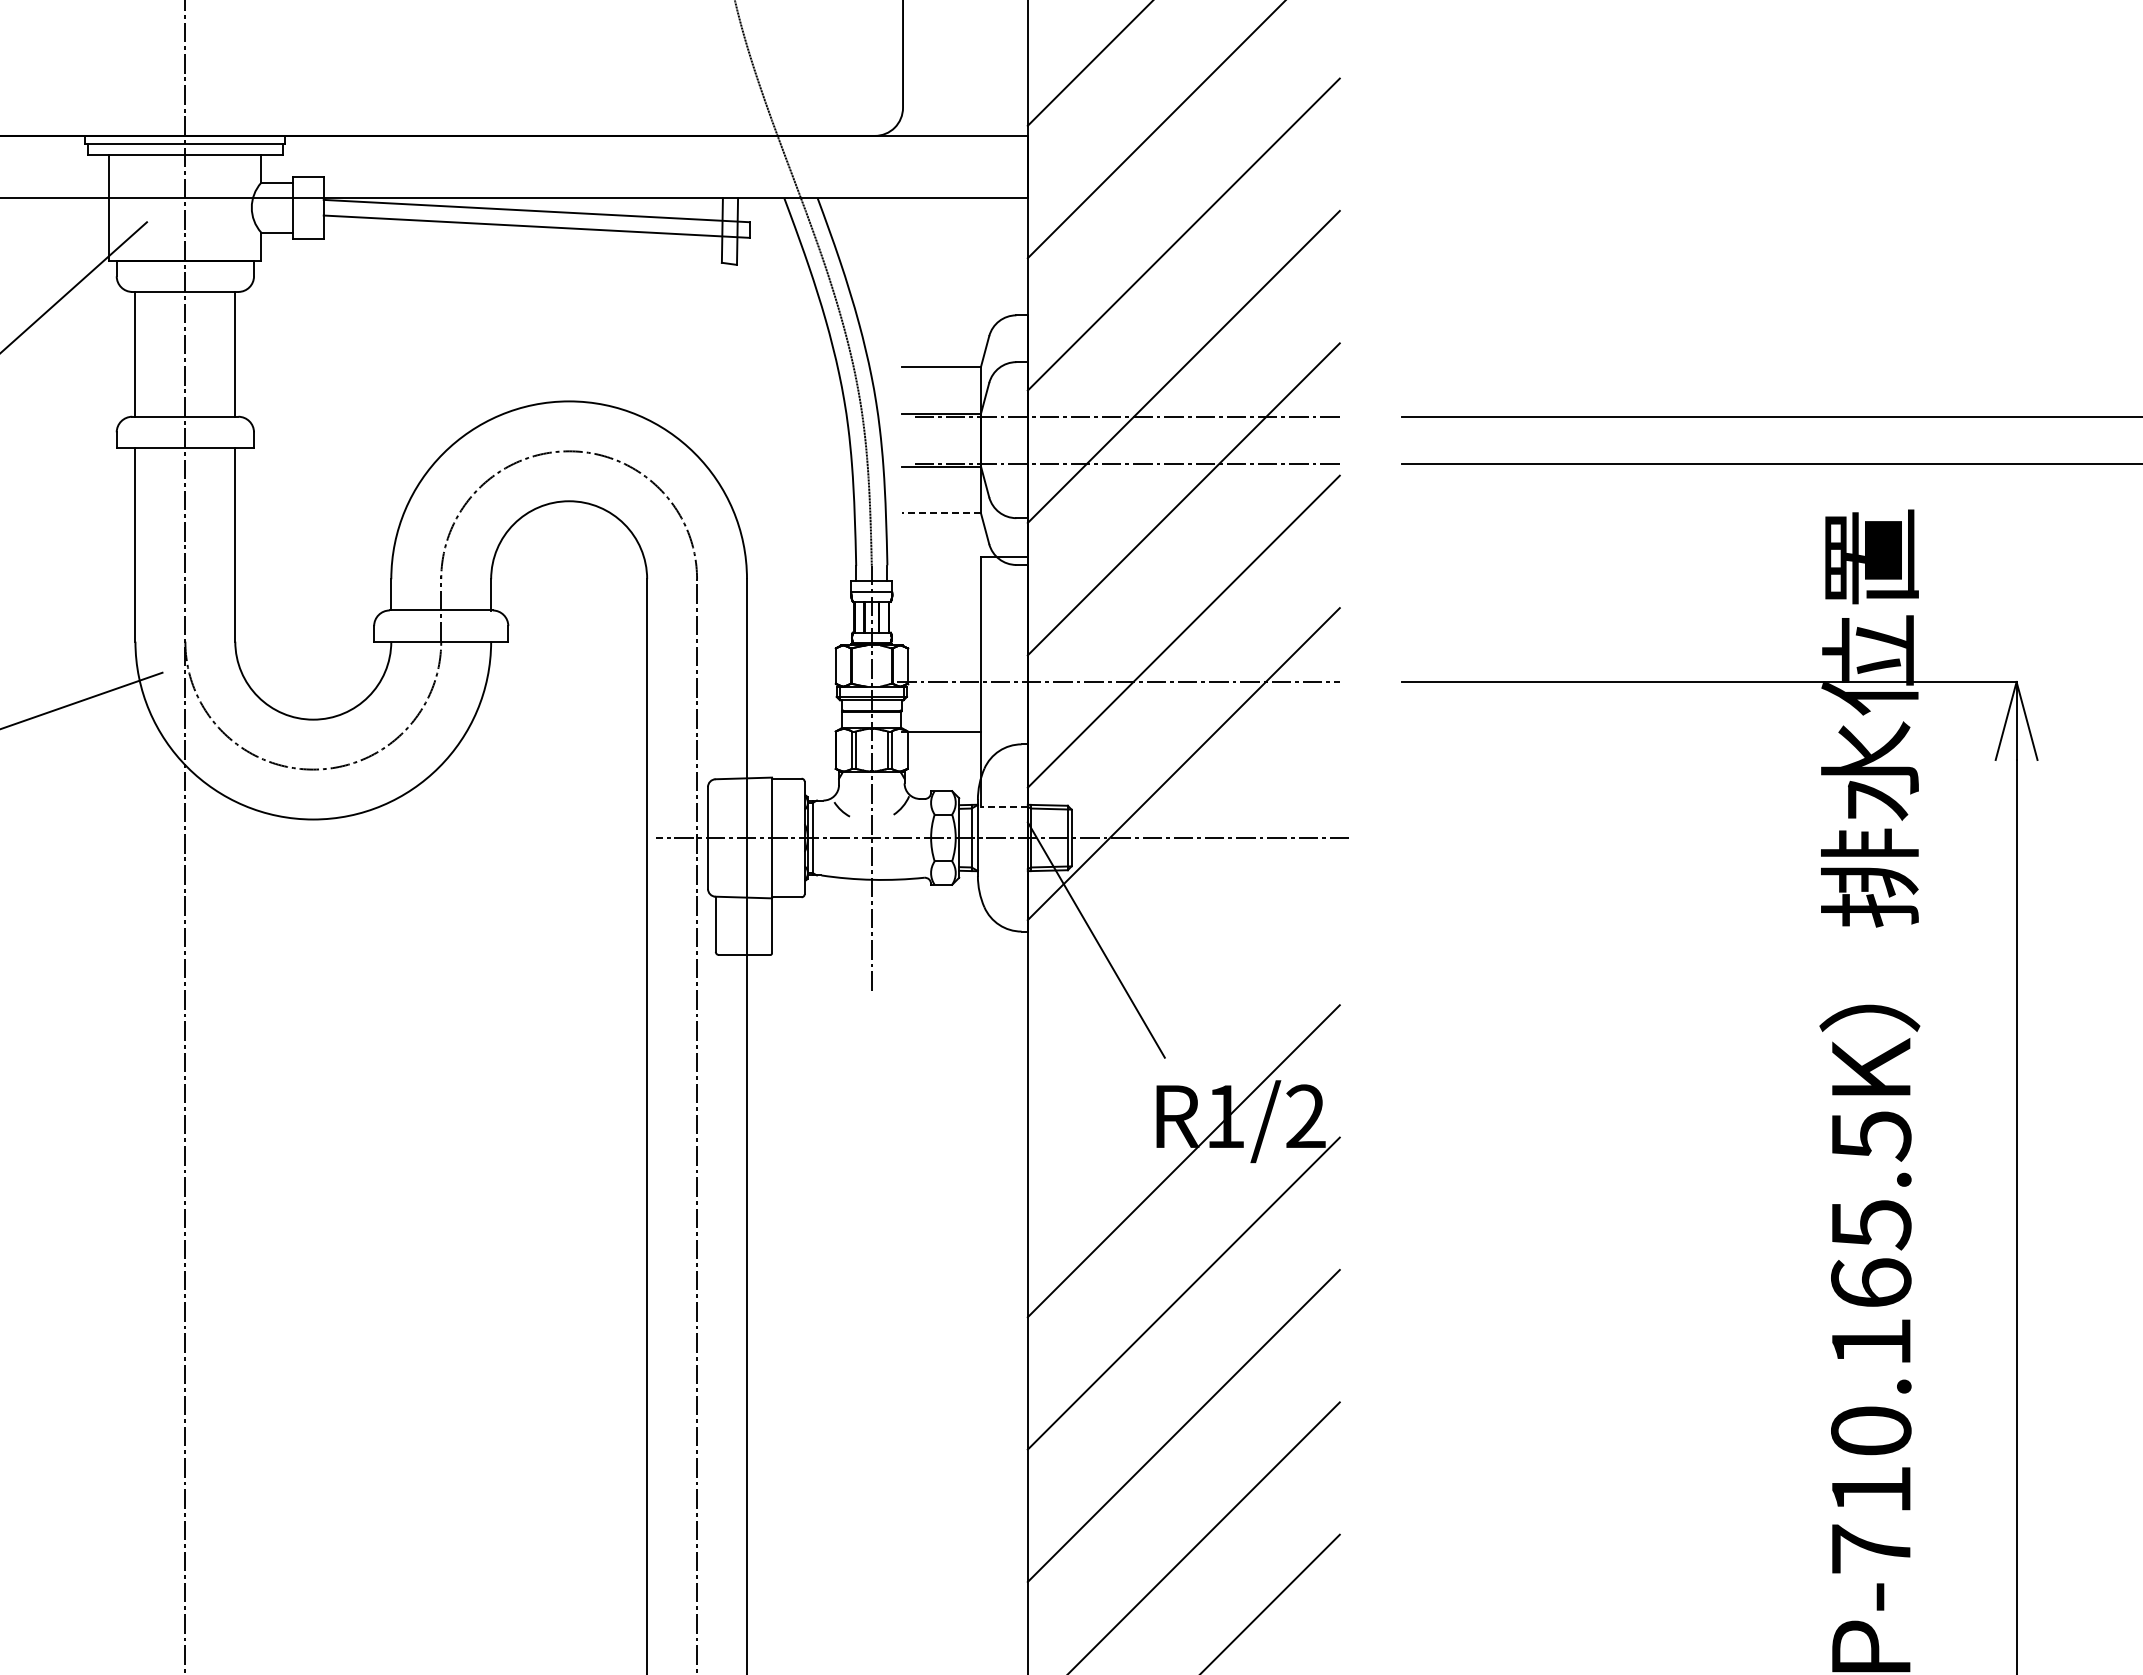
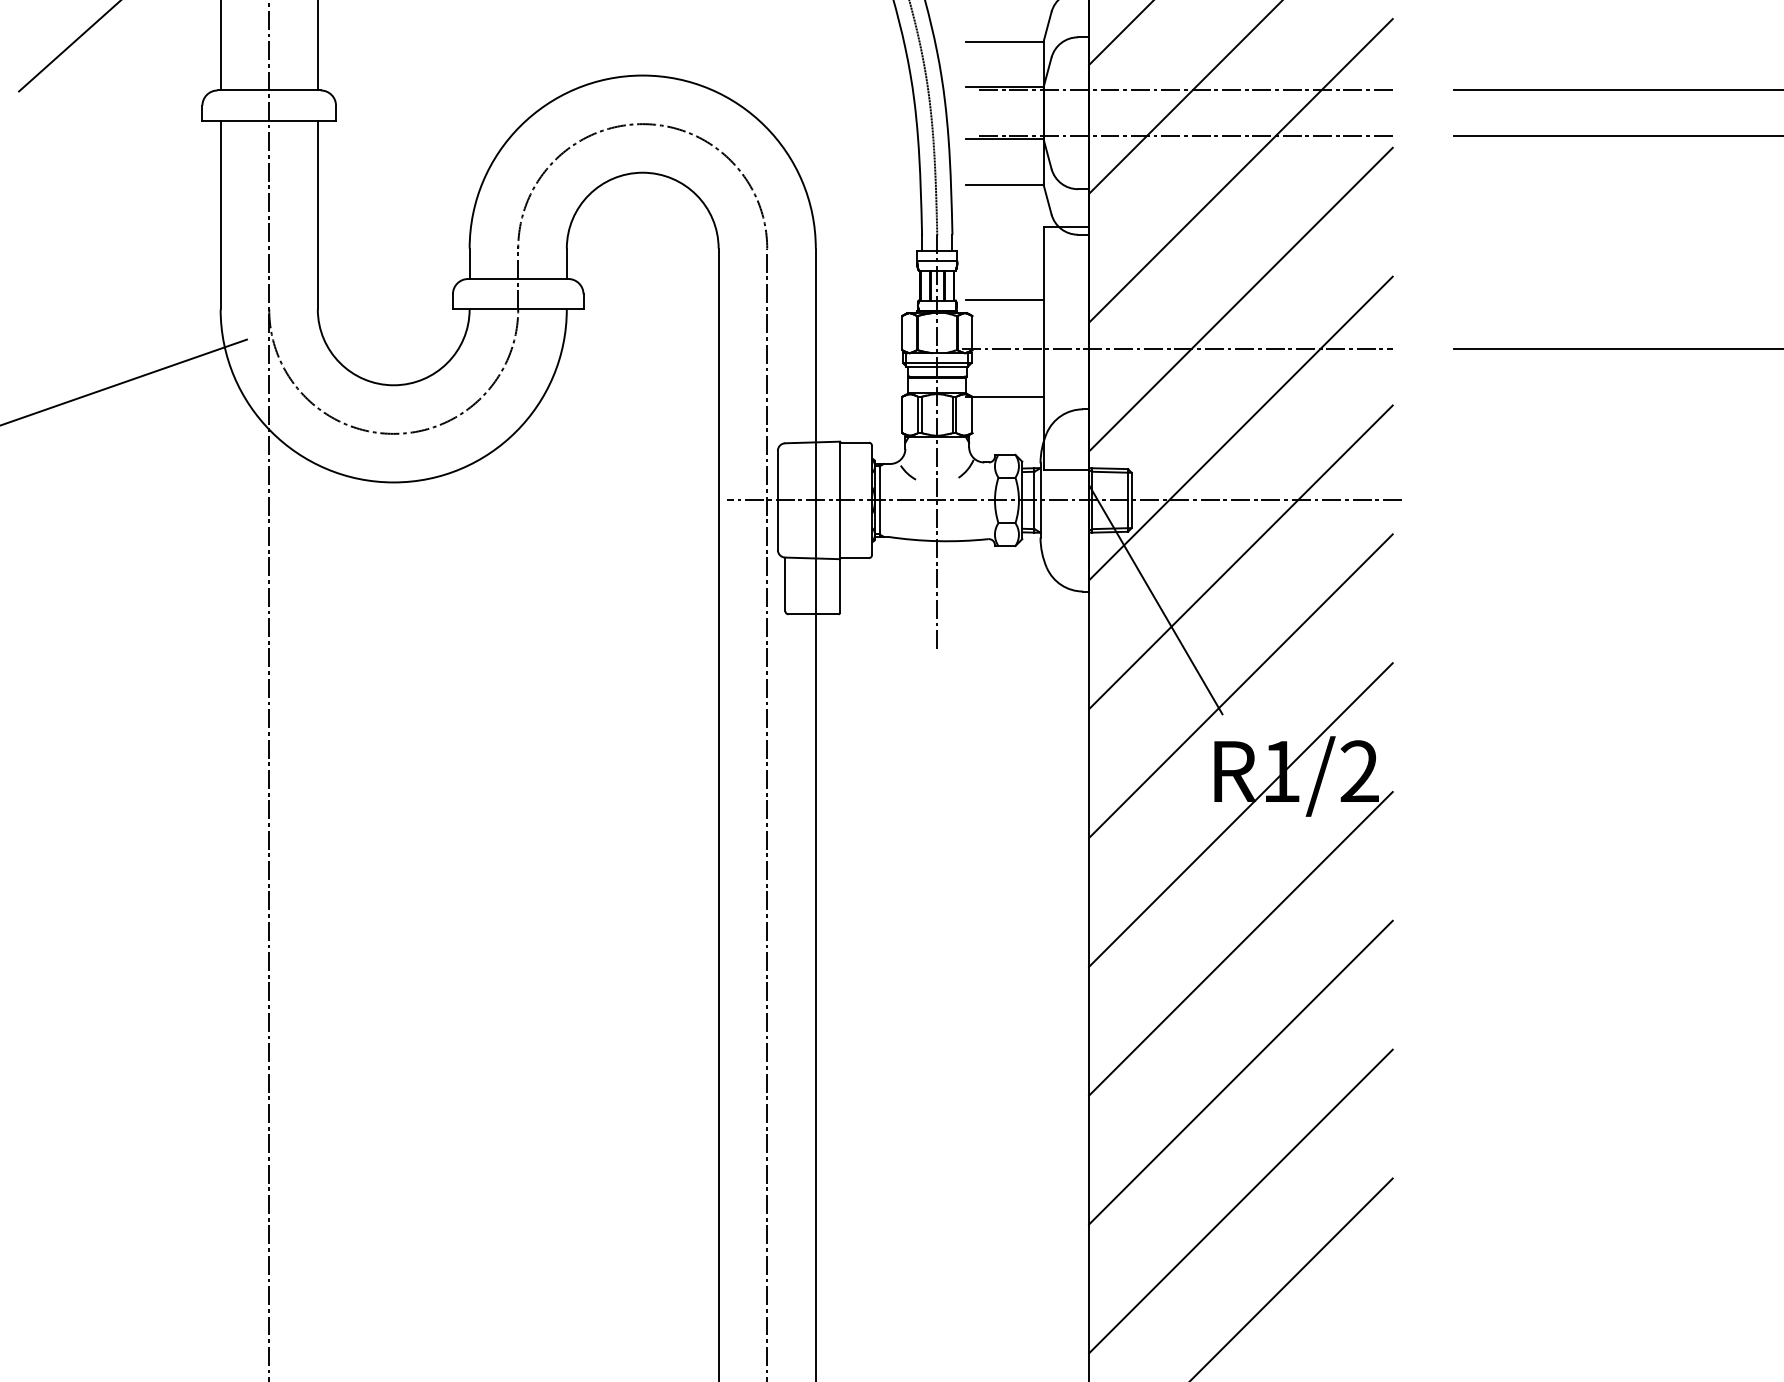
line: (941, 513) -> (1005, 184), dashed -> solid
line: (941, 632) -> (1005, 300), added
line: (1003, 806) -> (1065, 469), dashed -> solid
line: (1183, 896) -> (1240, 557), added
line: (1183, 1028) -> (1240, 685), added

